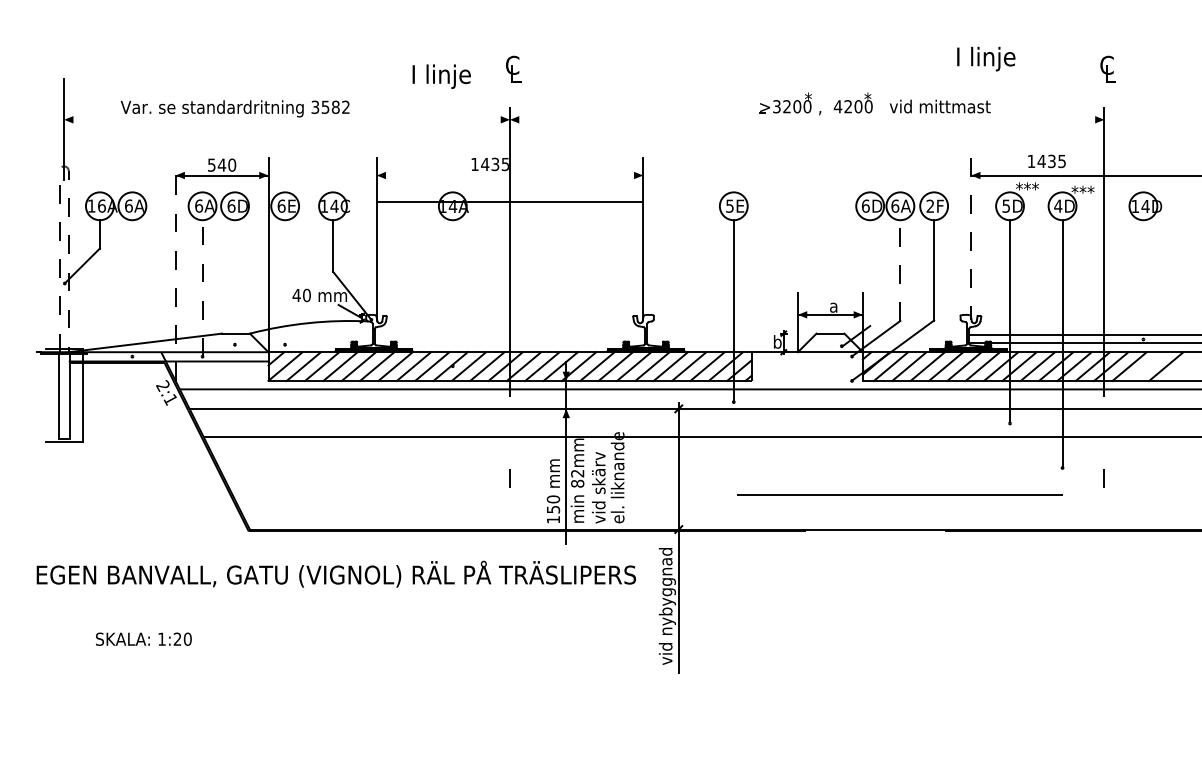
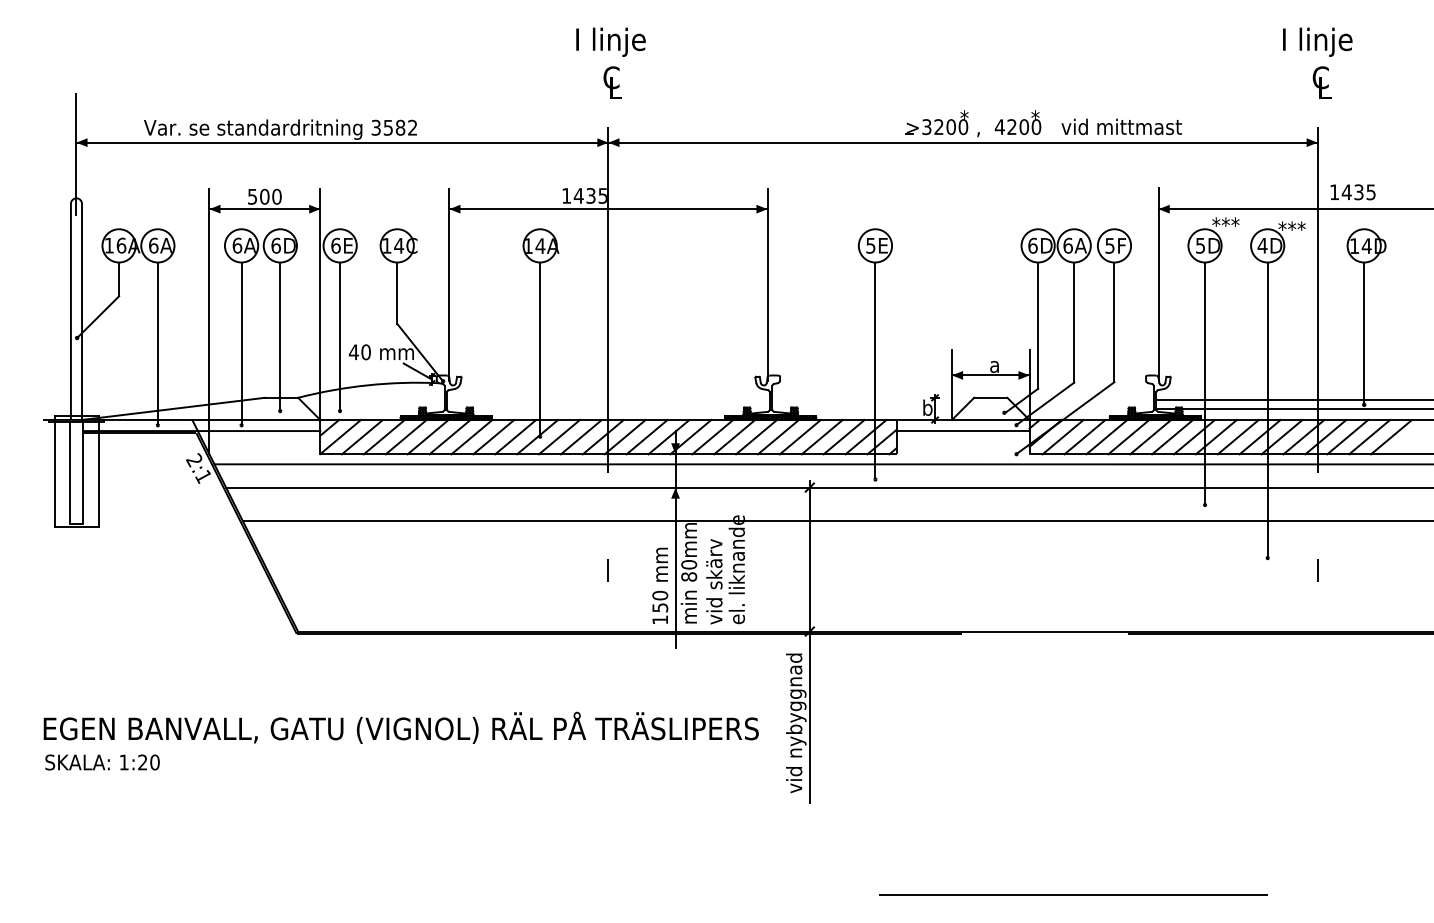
text: (986, 58) -> (1317, 41), moved
text: (441, 76) -> (610, 41), moved
line: (583, 119) -> (696, 142), added
text: (1046, 161) -> (1352, 192), moved
text: (221, 164) -> (264, 196), 540 -> 500
line: (64, 166) -> (76, 198), dashed -> solid
line: (510, 202) -> (608, 209), moved
text: (929, 205) -> (1109, 245), 2F -> 5F
line: (971, 238) -> (1158, 284), dashed -> solid
line: (175, 269) -> (209, 321), dashed -> solid
line: (900, 270) -> (1074, 322), dashed -> solid
line: (870, 273) -> (1038, 325), added
line: (1143, 279) -> (1364, 333), added
line: (235, 282) -> (280, 336), added
line: (285, 282) -> (340, 336), added
line: (132, 288) -> (157, 343), added
line: (202, 288) -> (241, 343), dashed -> solid
line: (453, 293) -> (540, 349), added
line: (806, 361) -> (962, 431), added
line: (1147, 366) -> (1369, 436), added
line: (46, 395) -> (55, 471), added
text: (577, 473) -> (689, 564), 82mm -> 80mm
line: (899, 494) -> (1073, 894), moved
text: (335, 573) -> (400, 727), moved
text: (143, 639) -> (102, 762), moved

